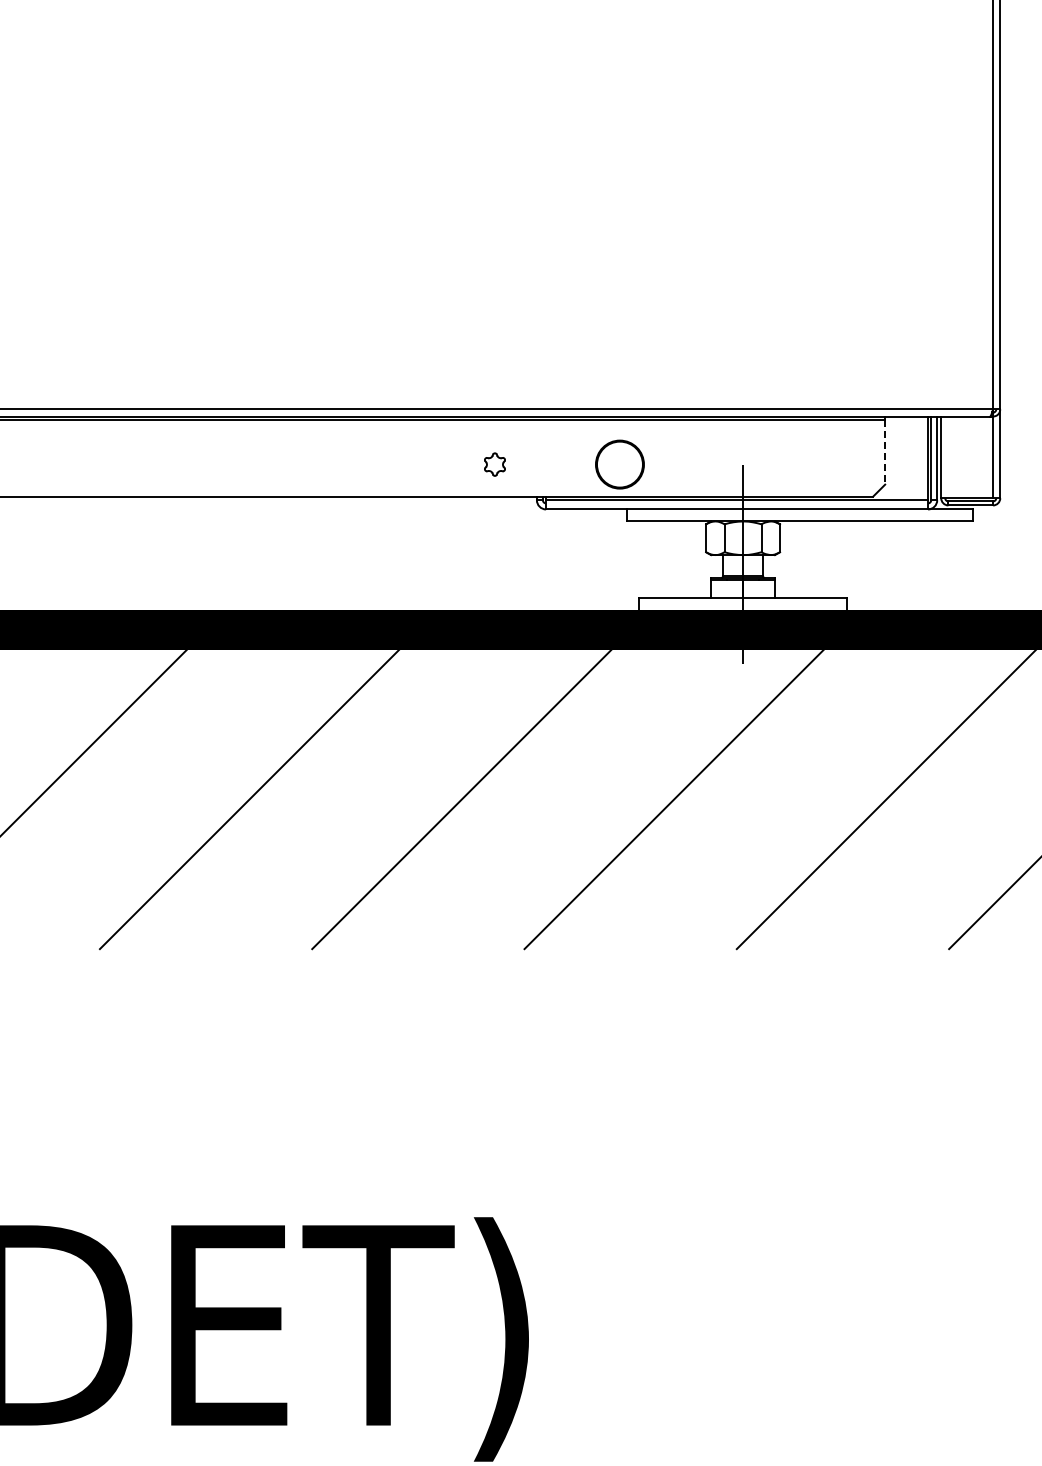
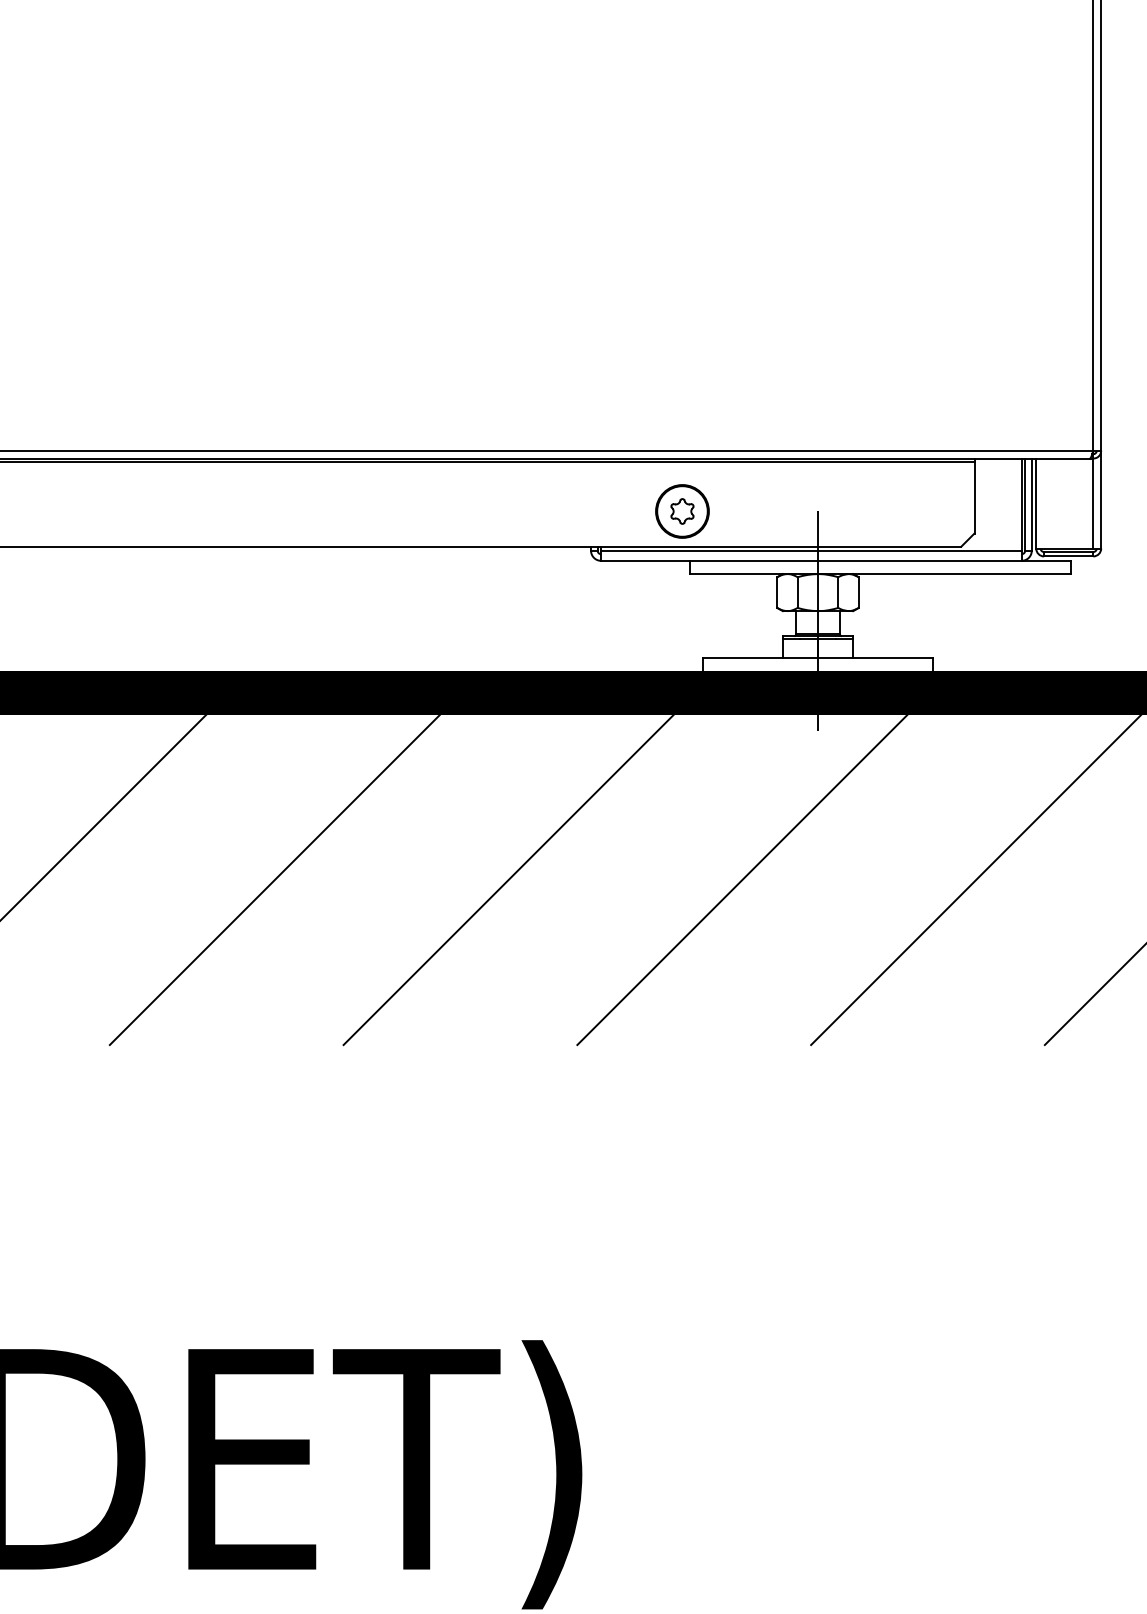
line: (885, 452) -> (974, 498), dashed -> solid
part: (494, 464) -> (681, 511), moved

